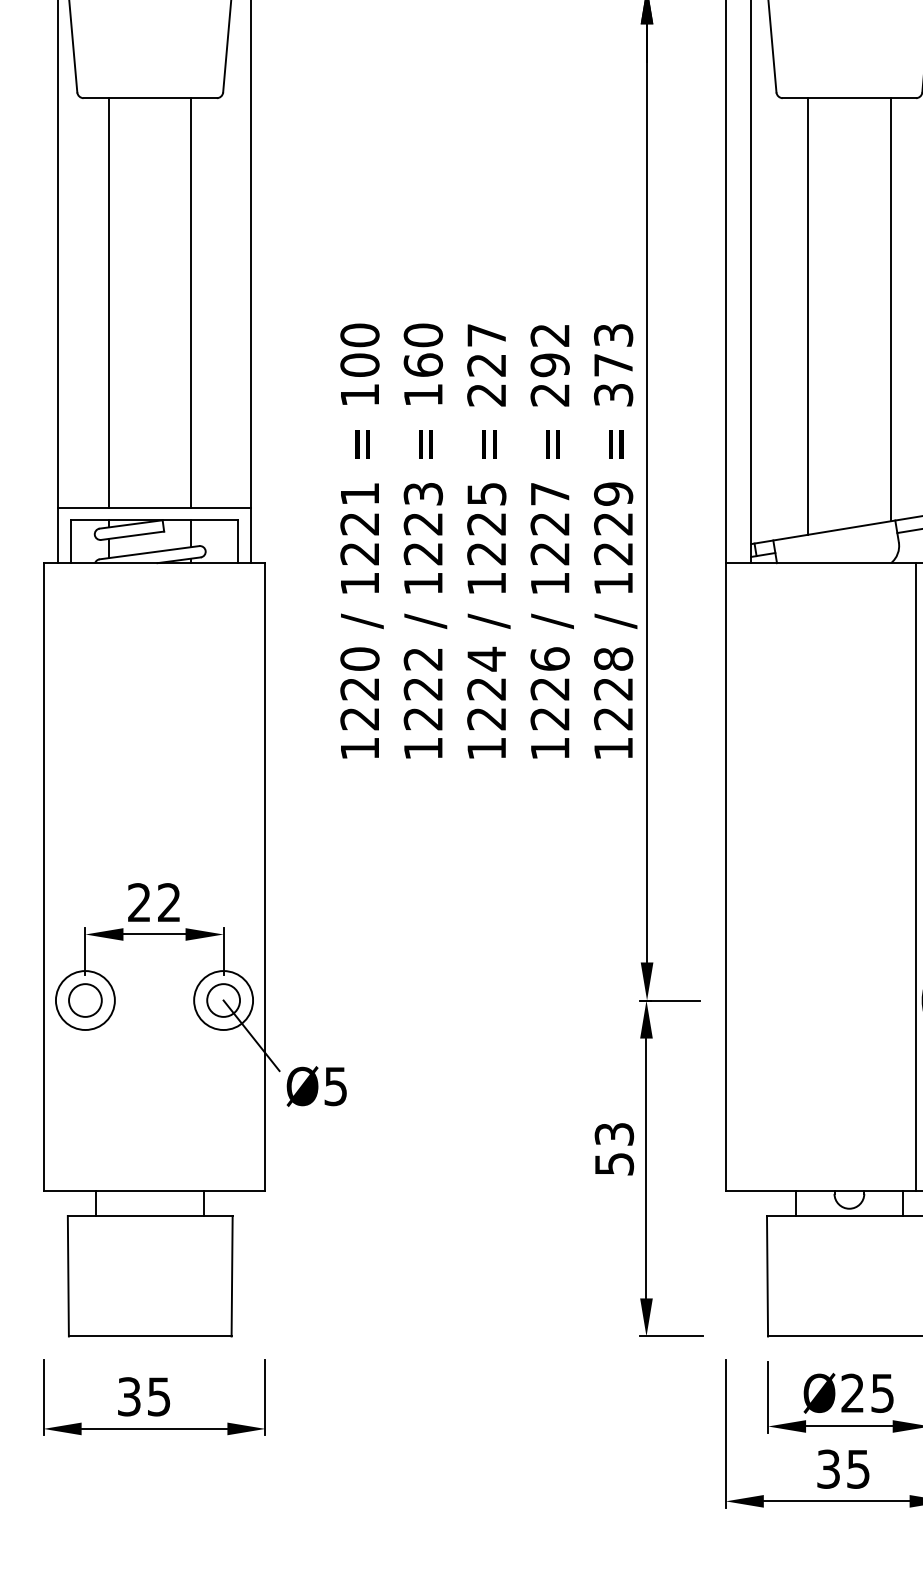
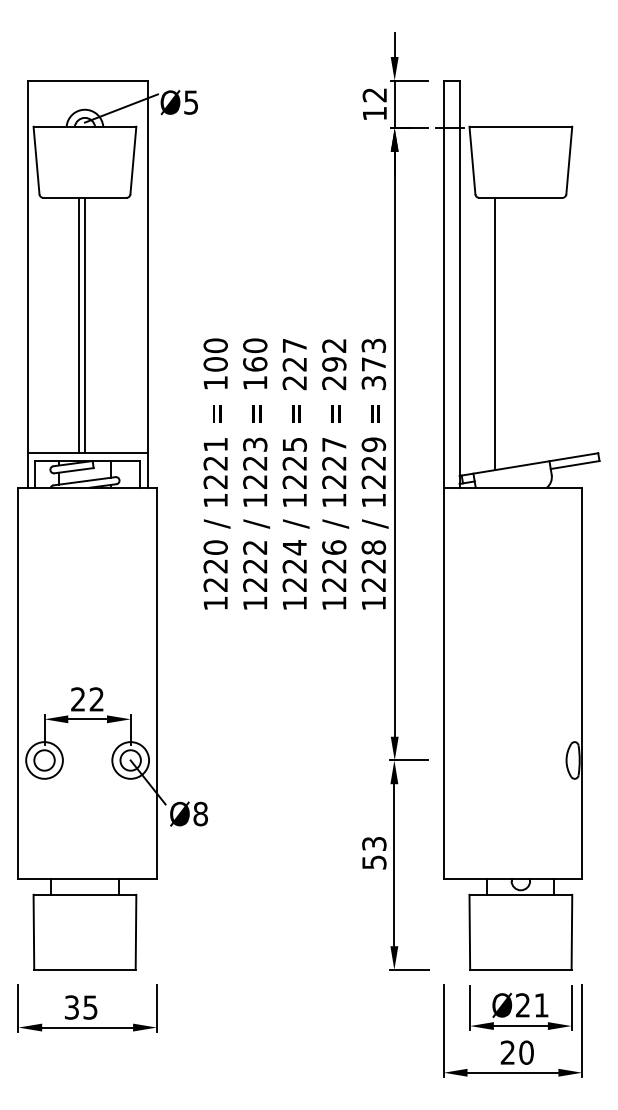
line: (109, 302) -> (79, 325), moved
line: (191, 302) -> (84, 325), moved
line: (890, 309) -> (546, 329), removed
line: (916, 877) -> (562, 683), removed
text: (335, 1085) -> (200, 813), Ø5 -> Ø8
text: (882, 1393) -> (541, 1005), Ø25 -> Ø21
text: (842, 1468) -> (516, 1052), 35 -> 20

